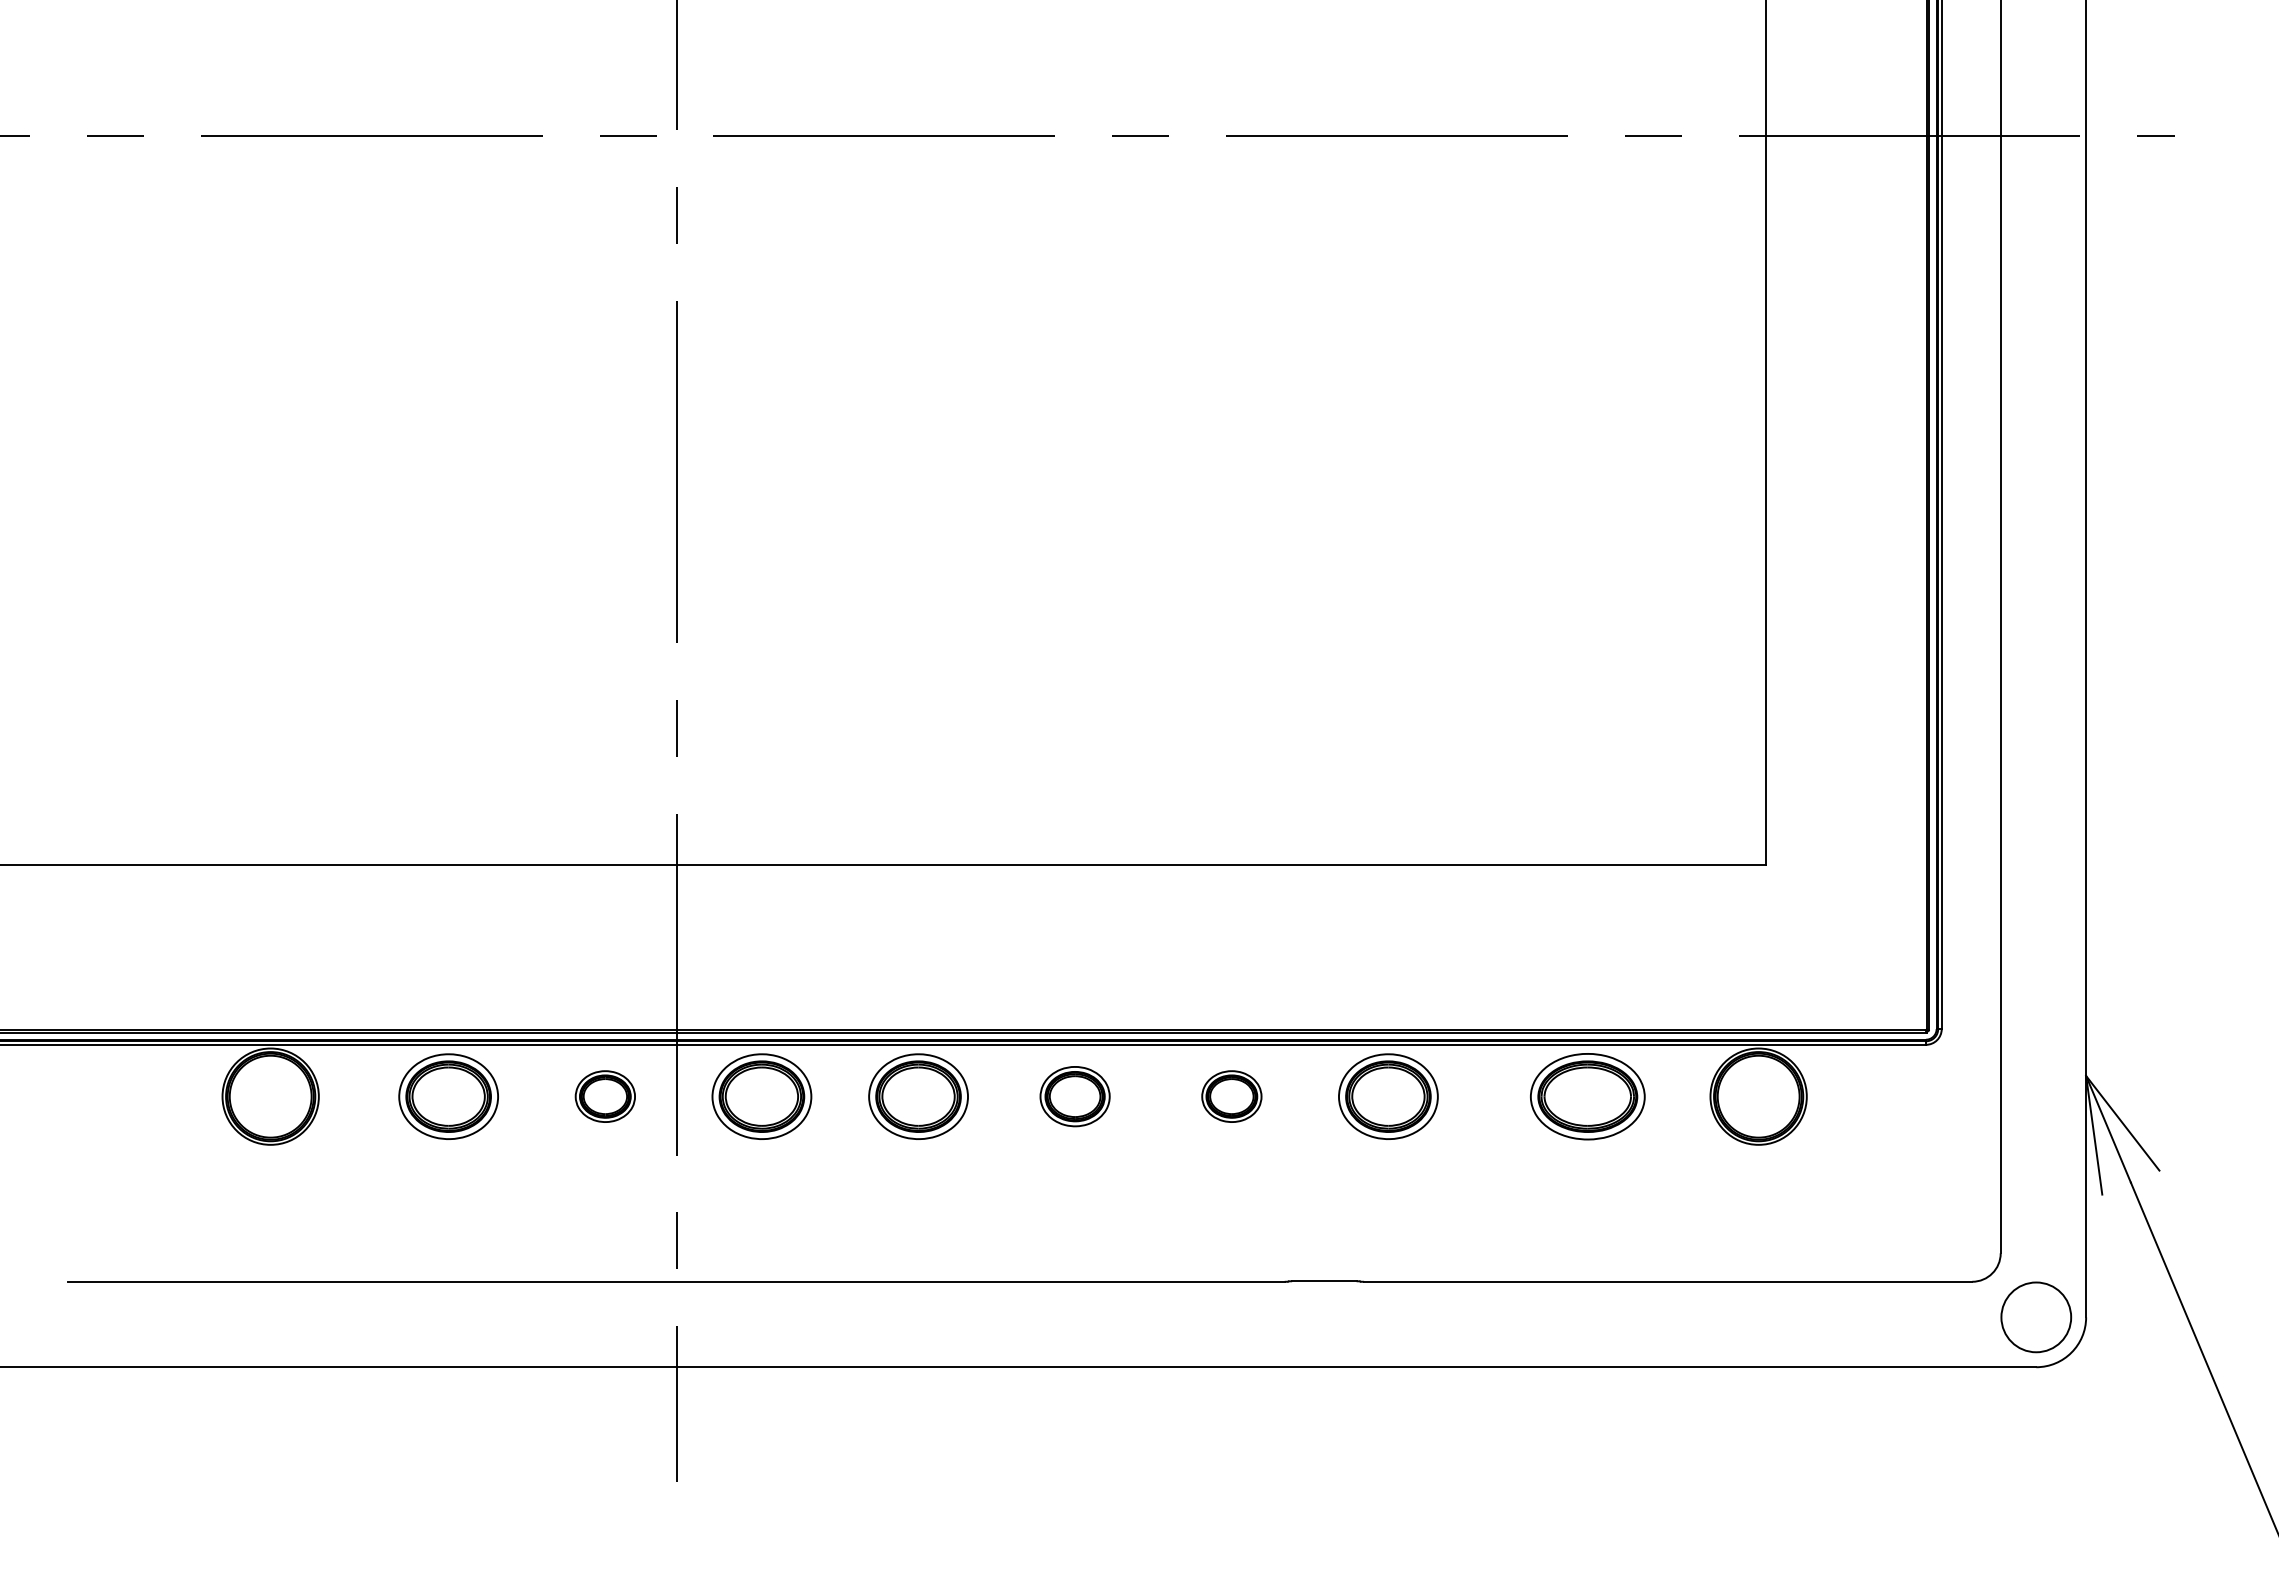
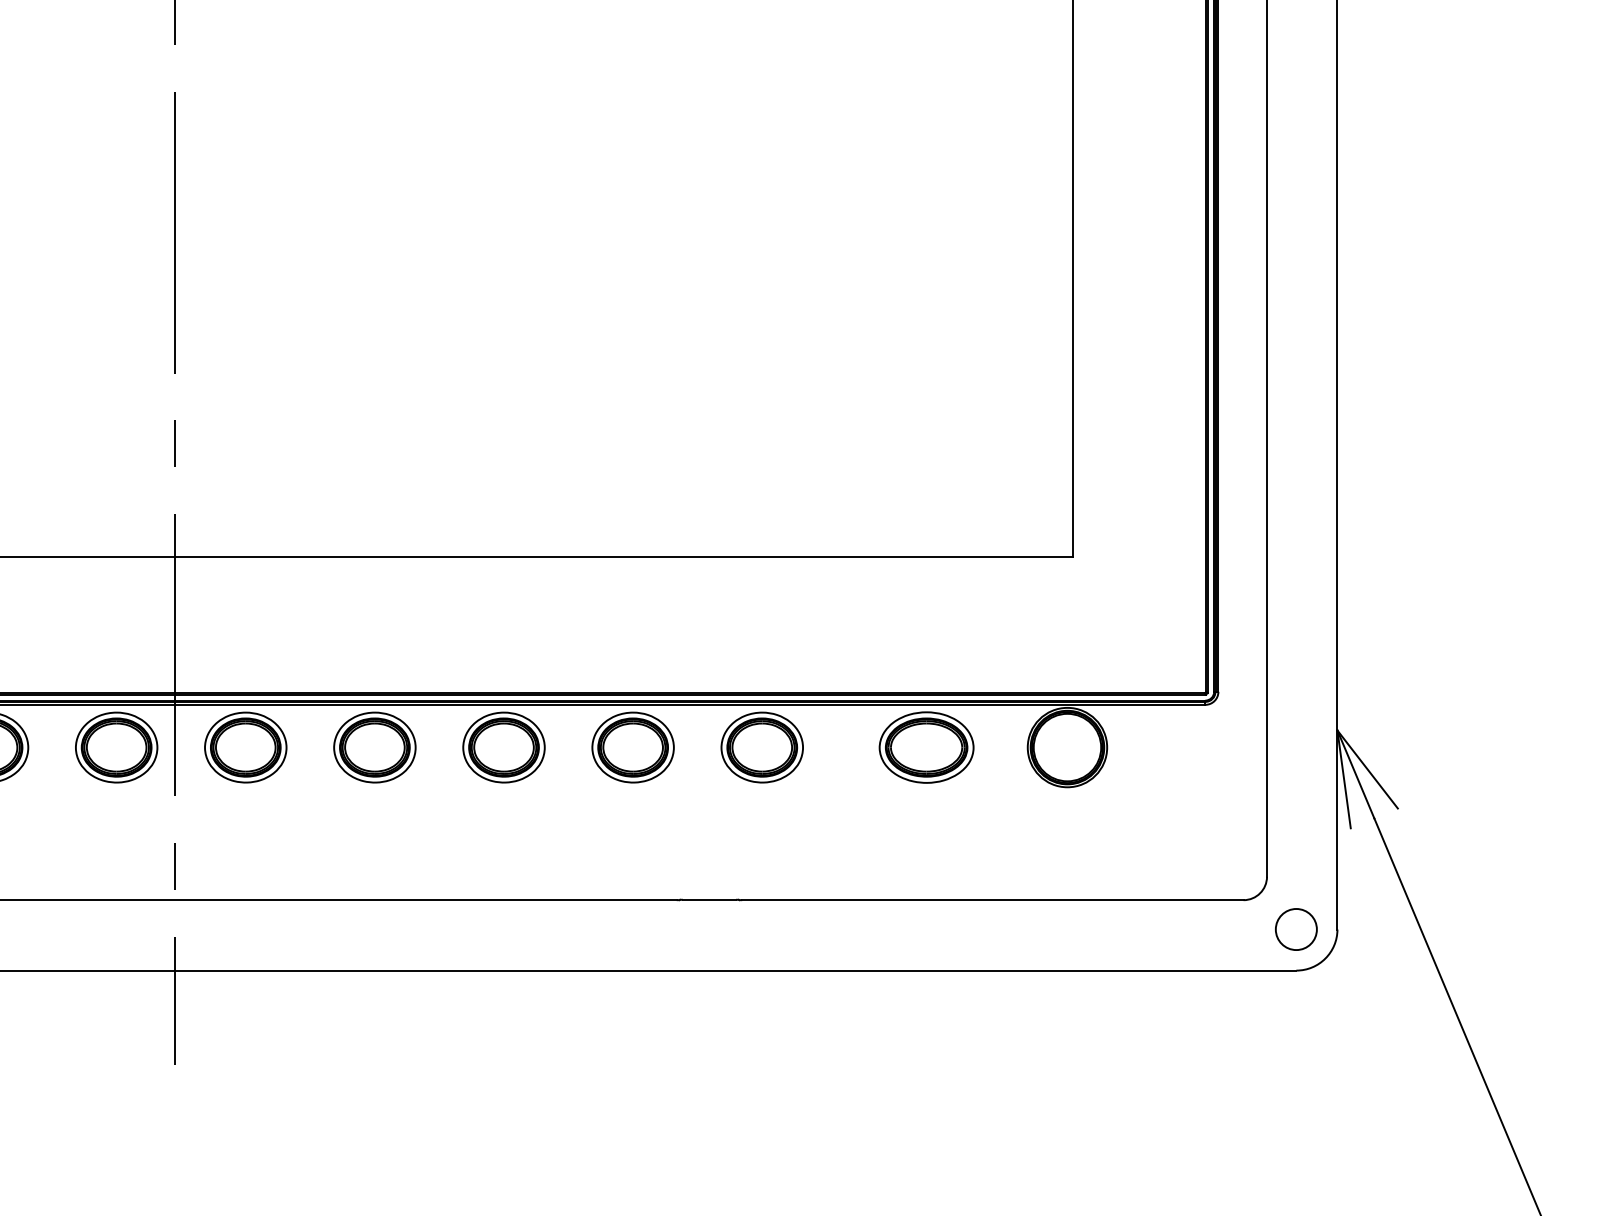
part: (605, 1096) -> (116, 747), size x1.67
part: (1074, 1096) -> (503, 747), size x1.43
part: (1231, 1096) -> (632, 747), size x1.67
circle: (2036, 1317) -> (1296, 929), size x0.71

